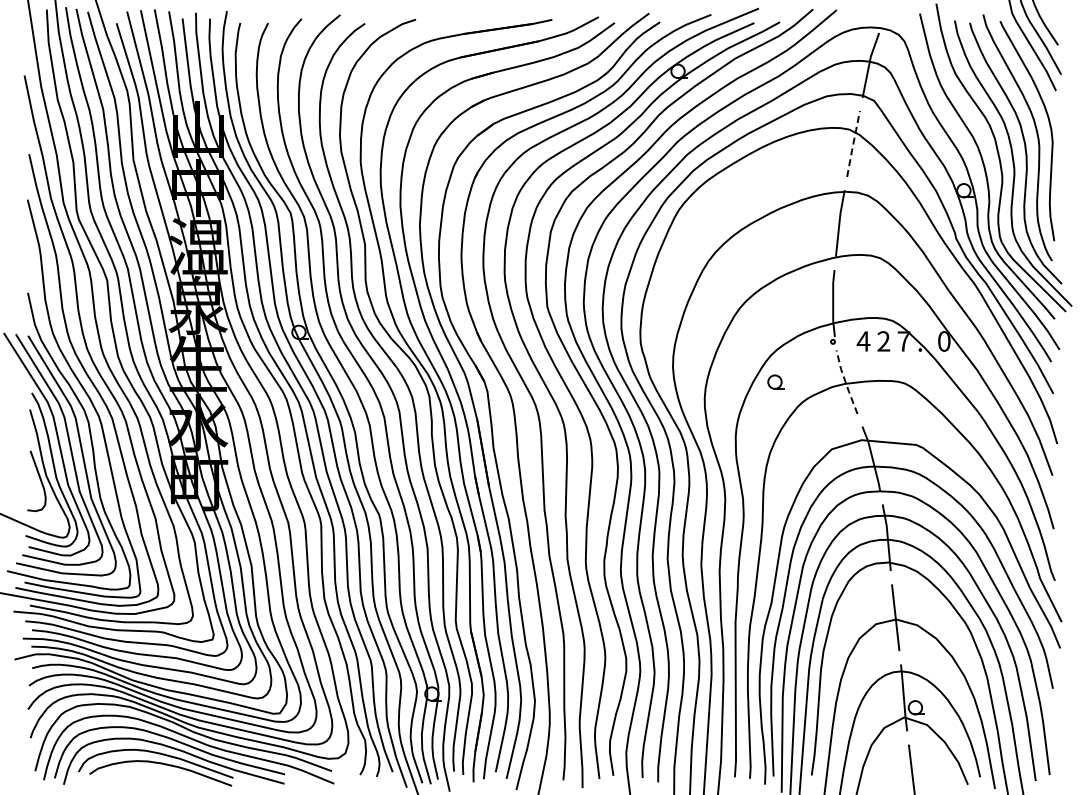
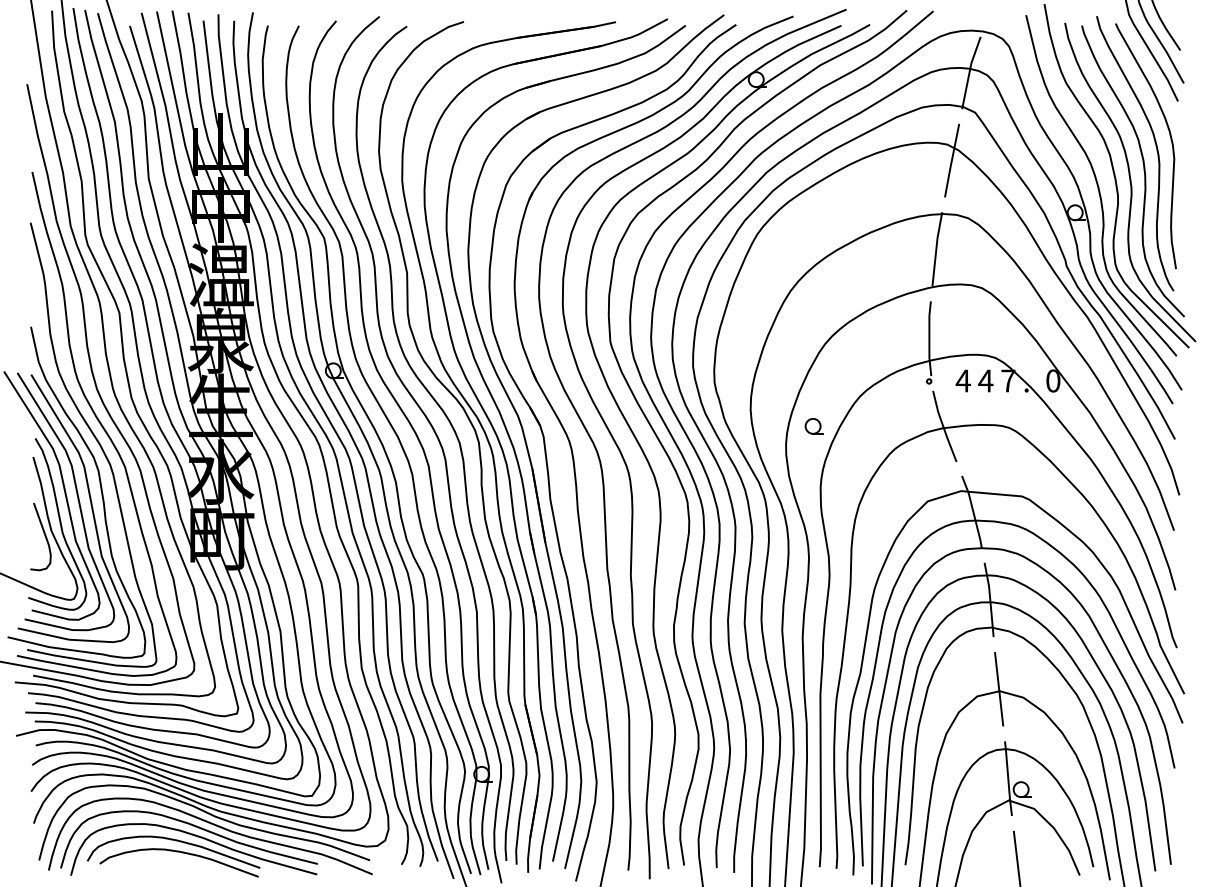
line: (853, 143) -> (952, 160), dashed -> solid
text: (883, 341) -> (985, 381), 2 -> 4
part: (775, 381) -> (813, 425), moved
line: (845, 382) -> (943, 426), dashed -> solid

